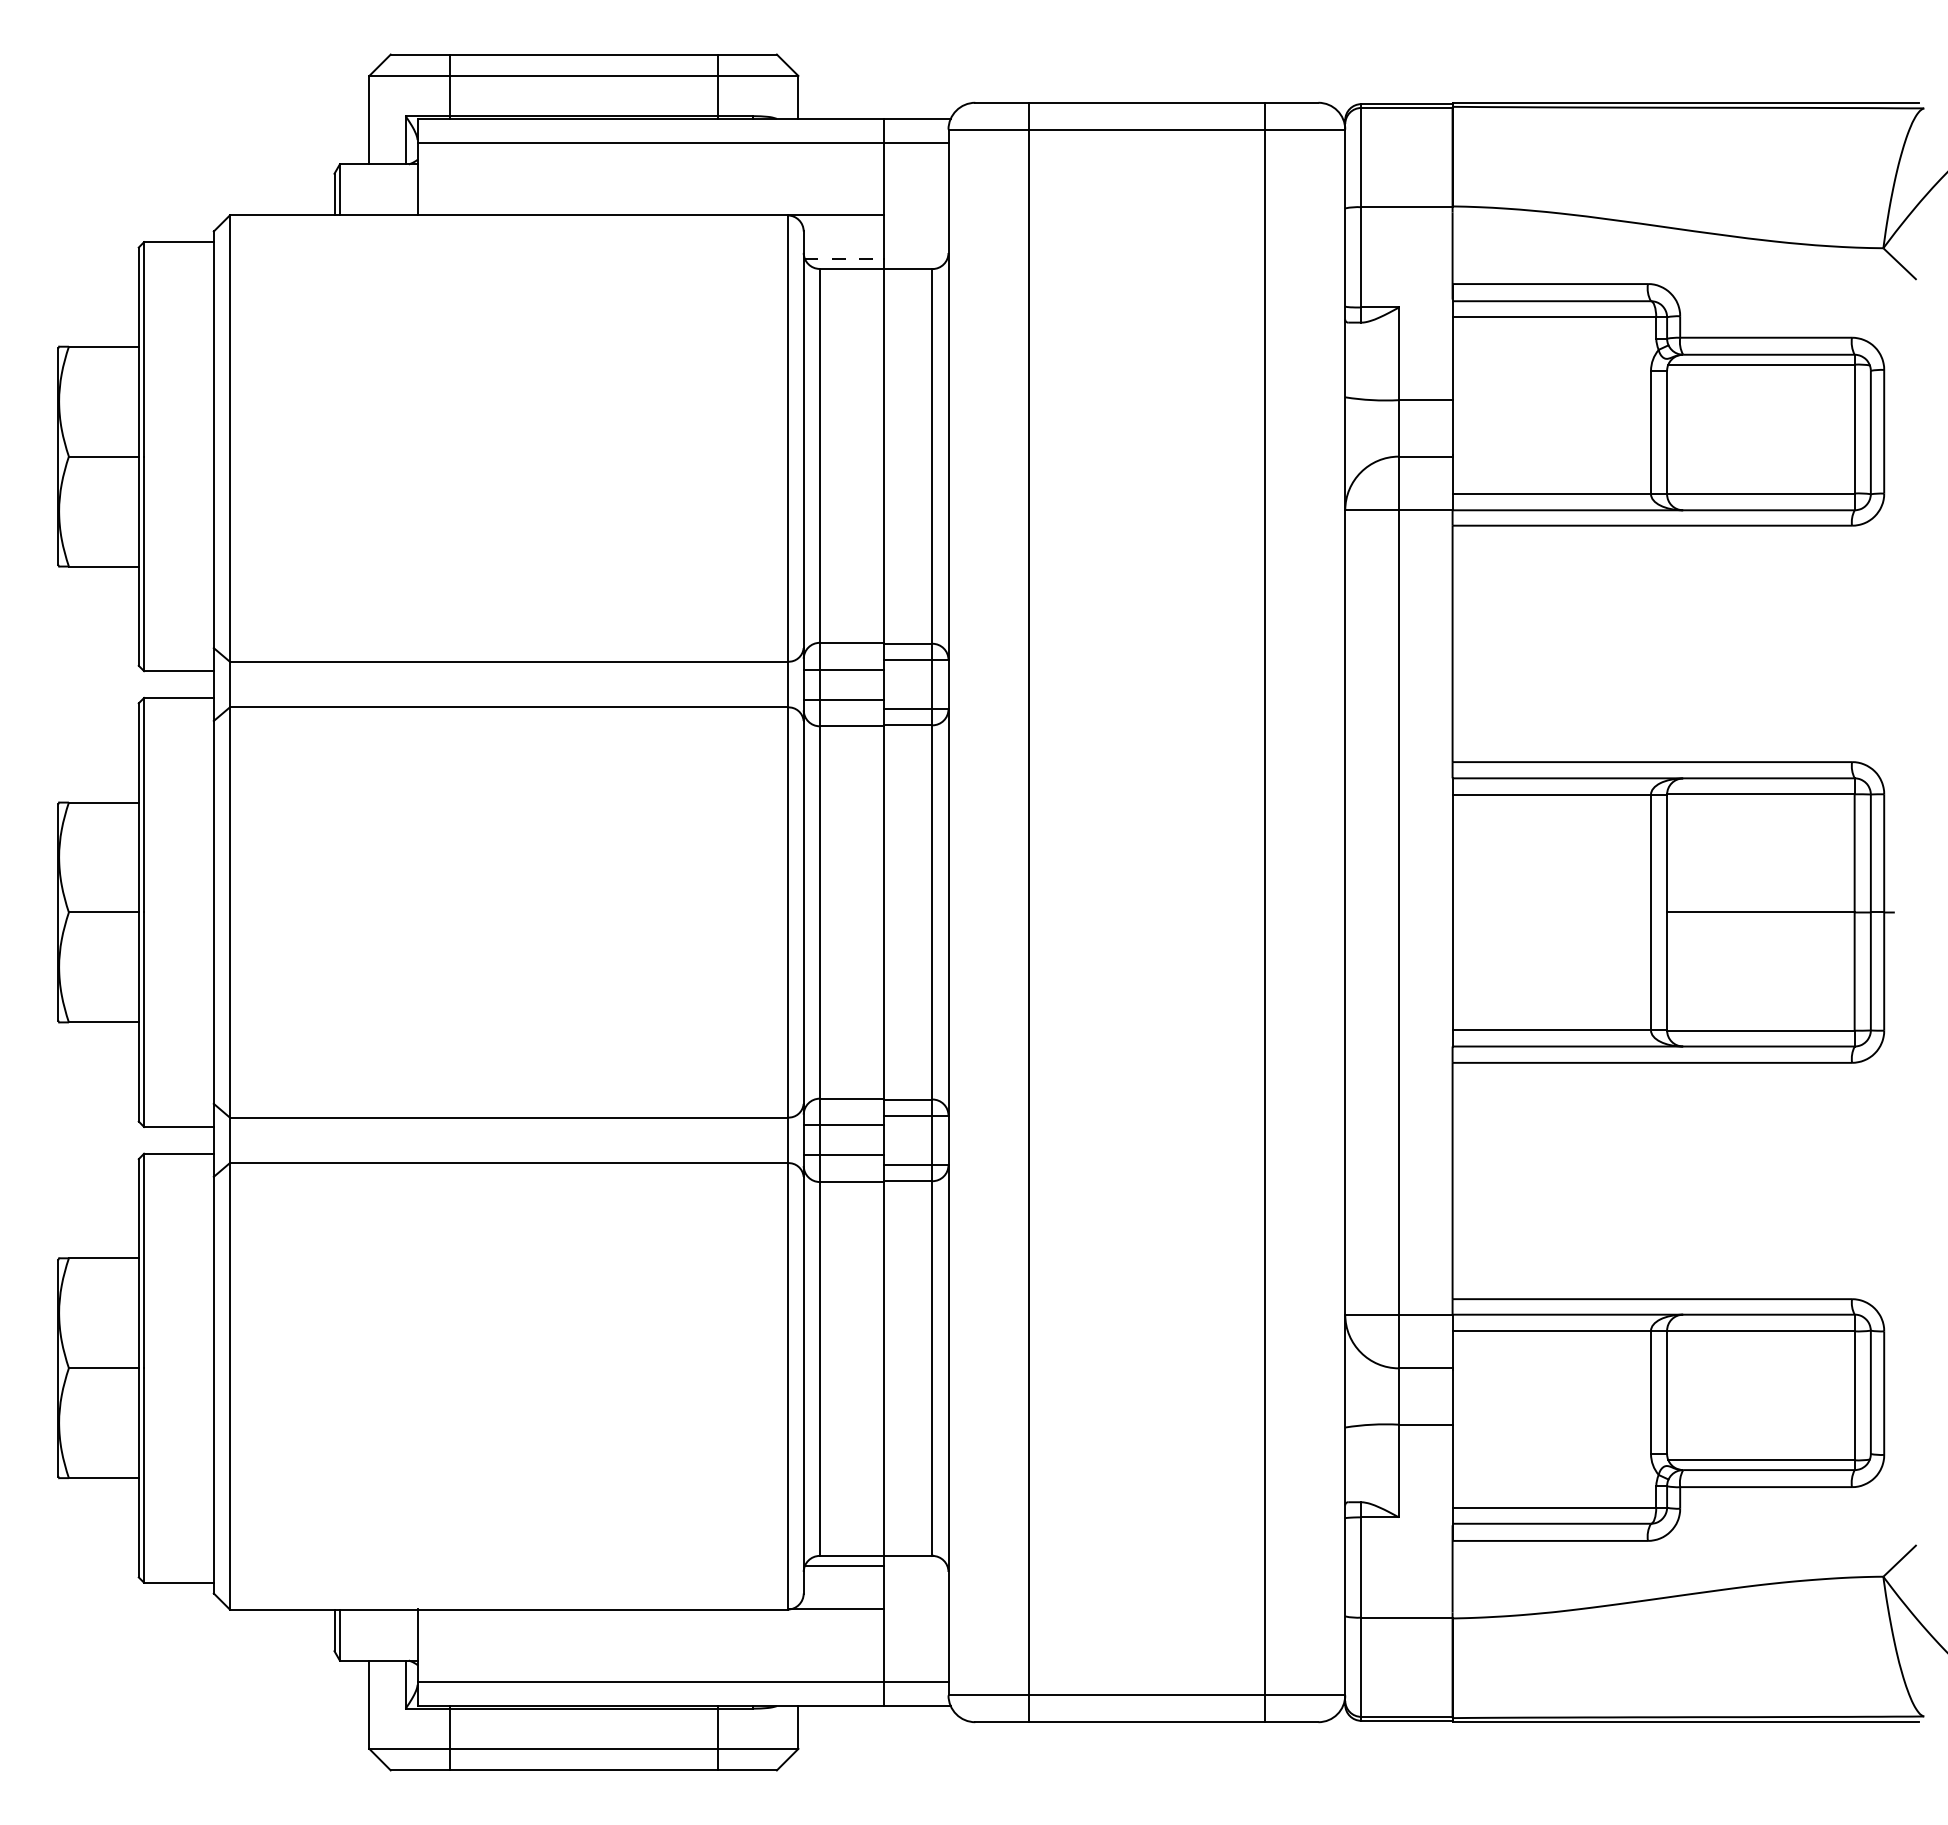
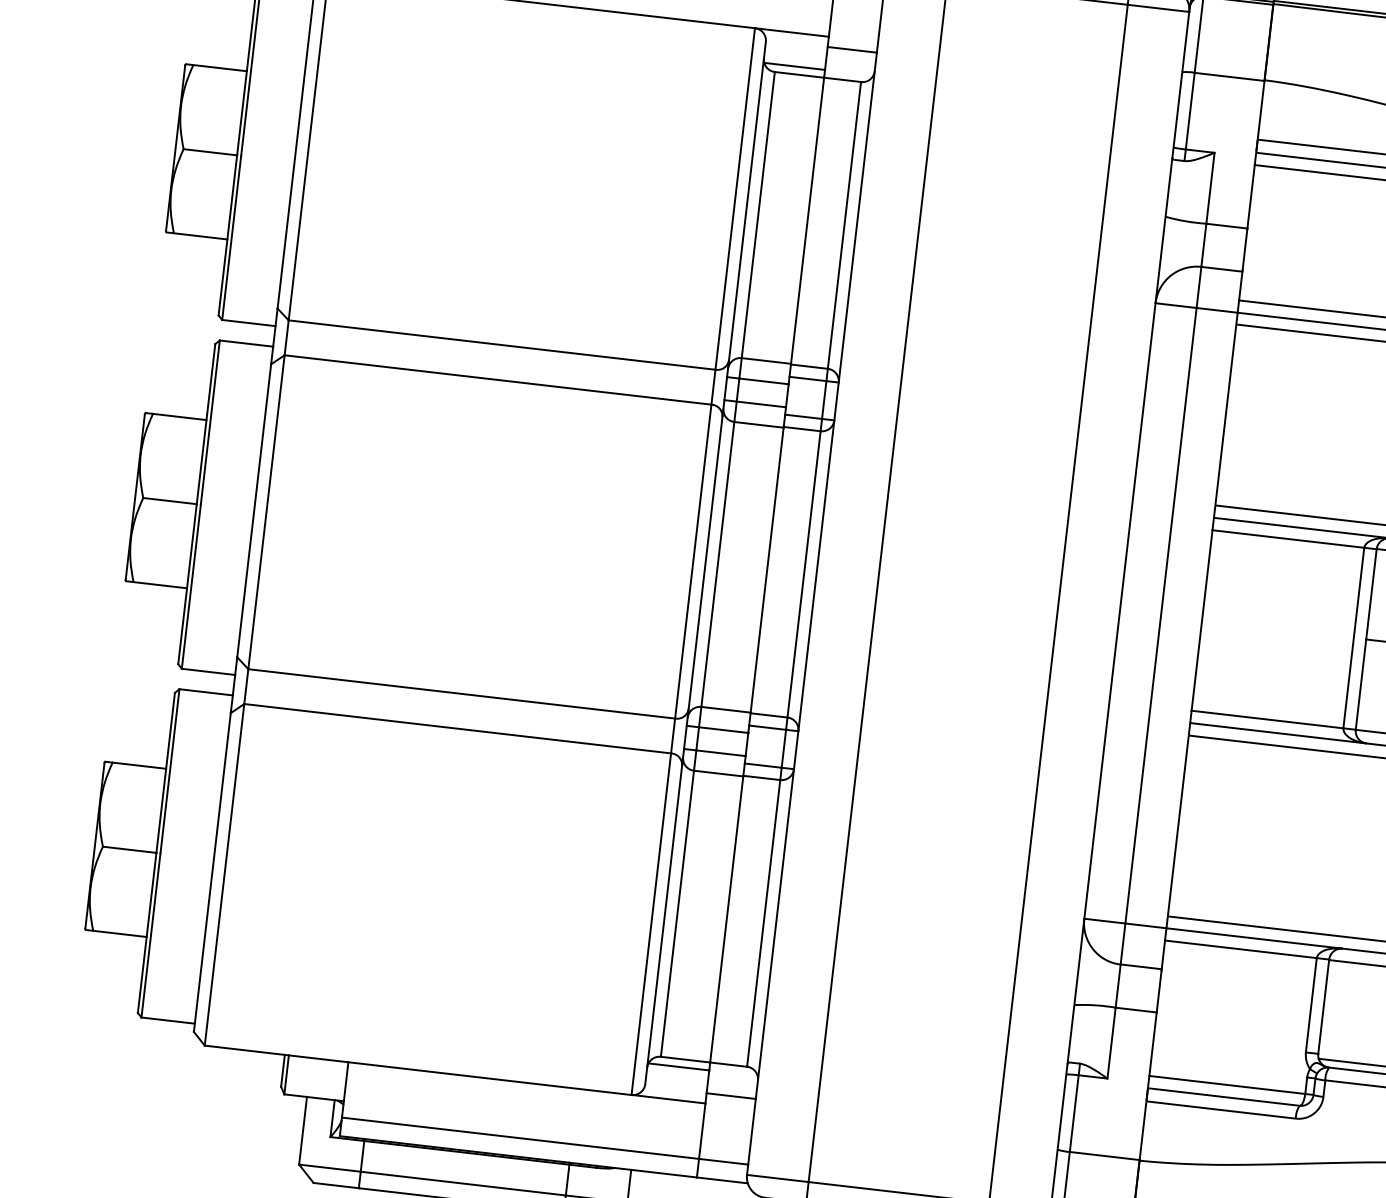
line: (916, 228) -> (852, 49), added
line: (844, 258) -> (794, 66), dashed -> solid
line: (916, 1596) -> (731, 1096), added

